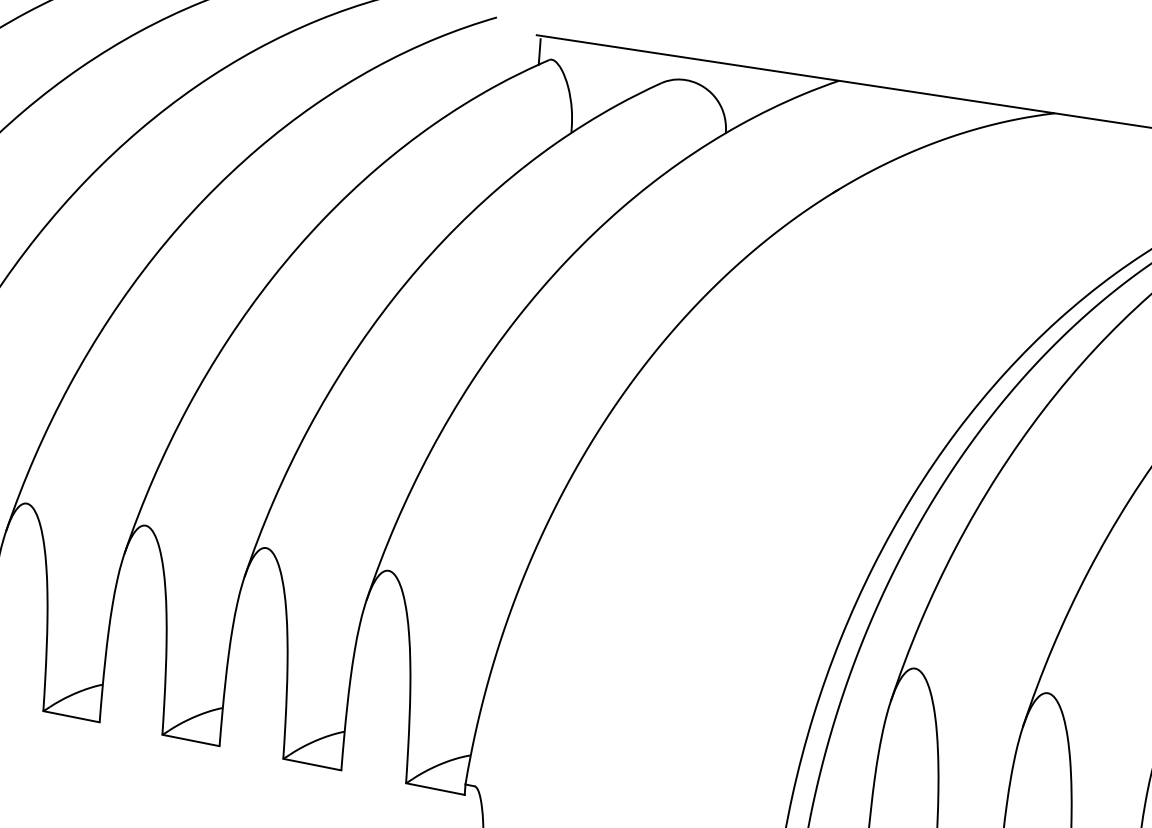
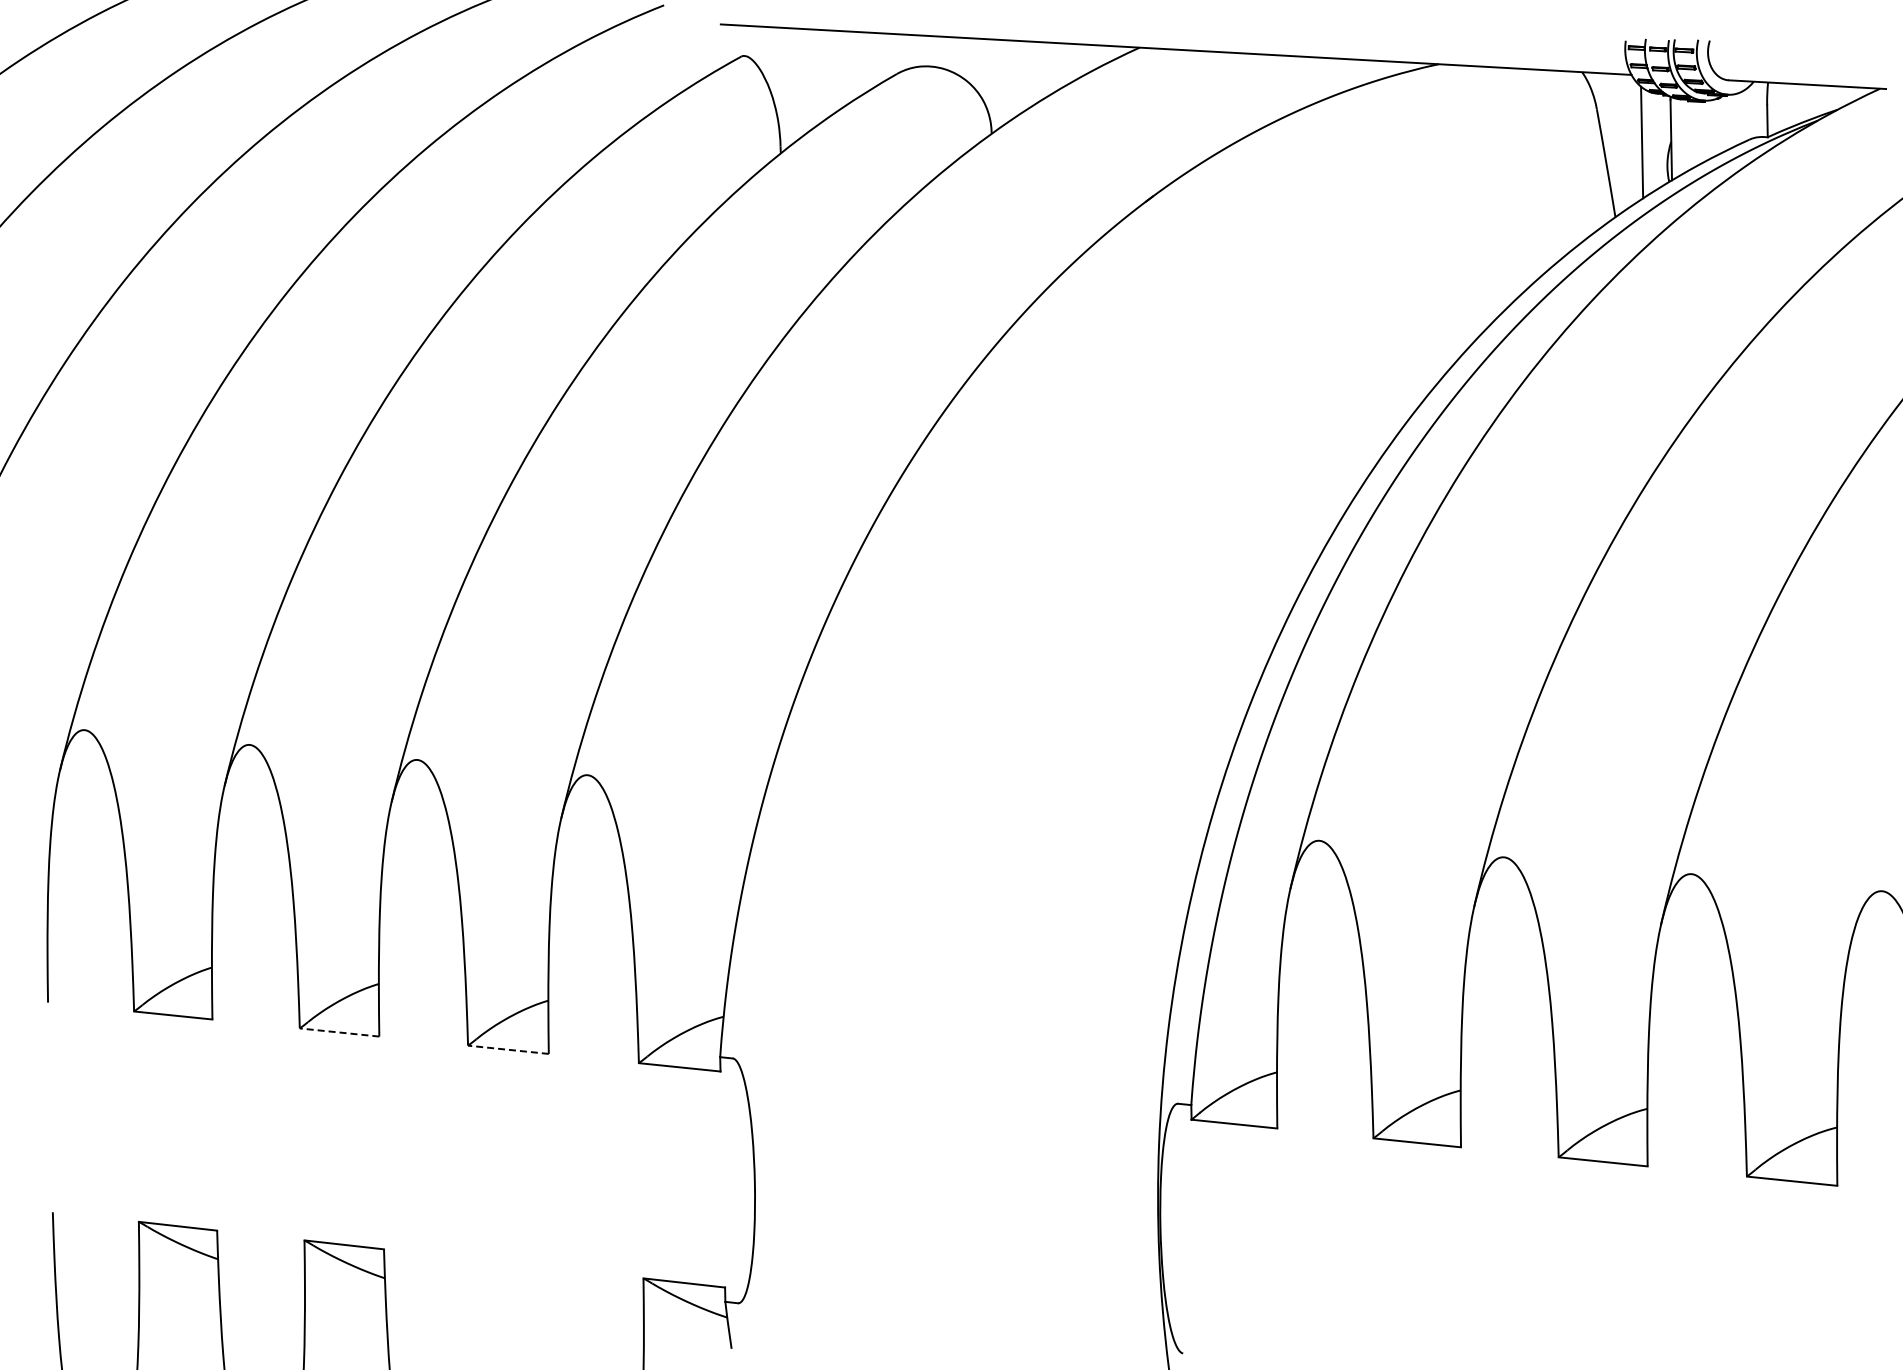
line: (539, 51) -> (726, 46), removed
line: (190, 740) -> (339, 1032), solid -> dashed
line: (312, 764) -> (508, 1049), solid -> dashed

